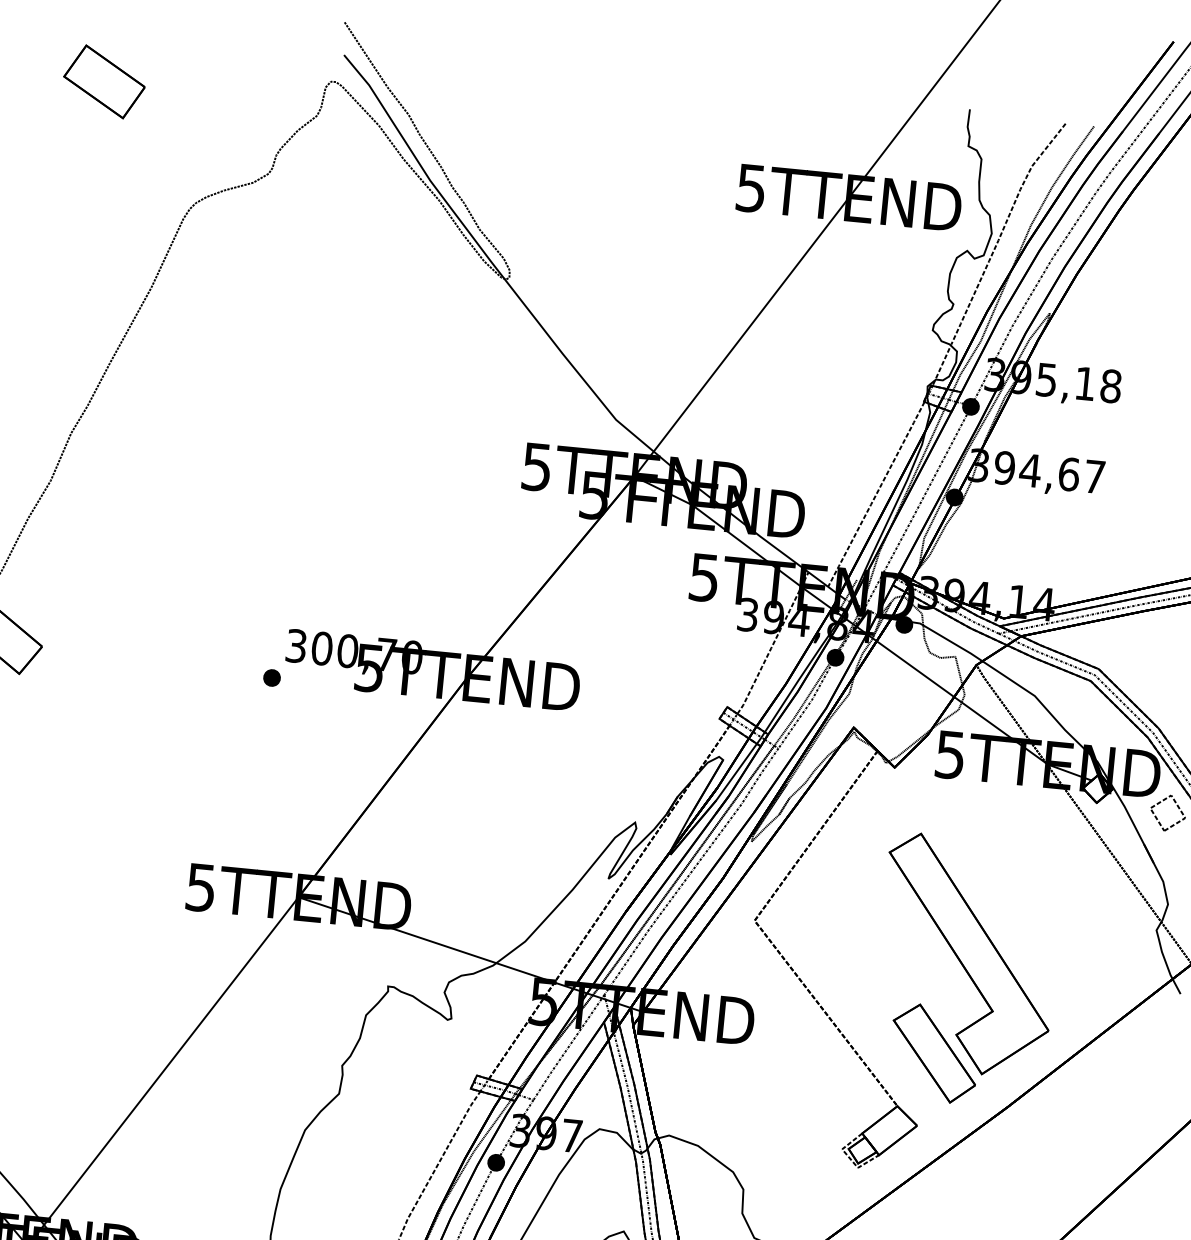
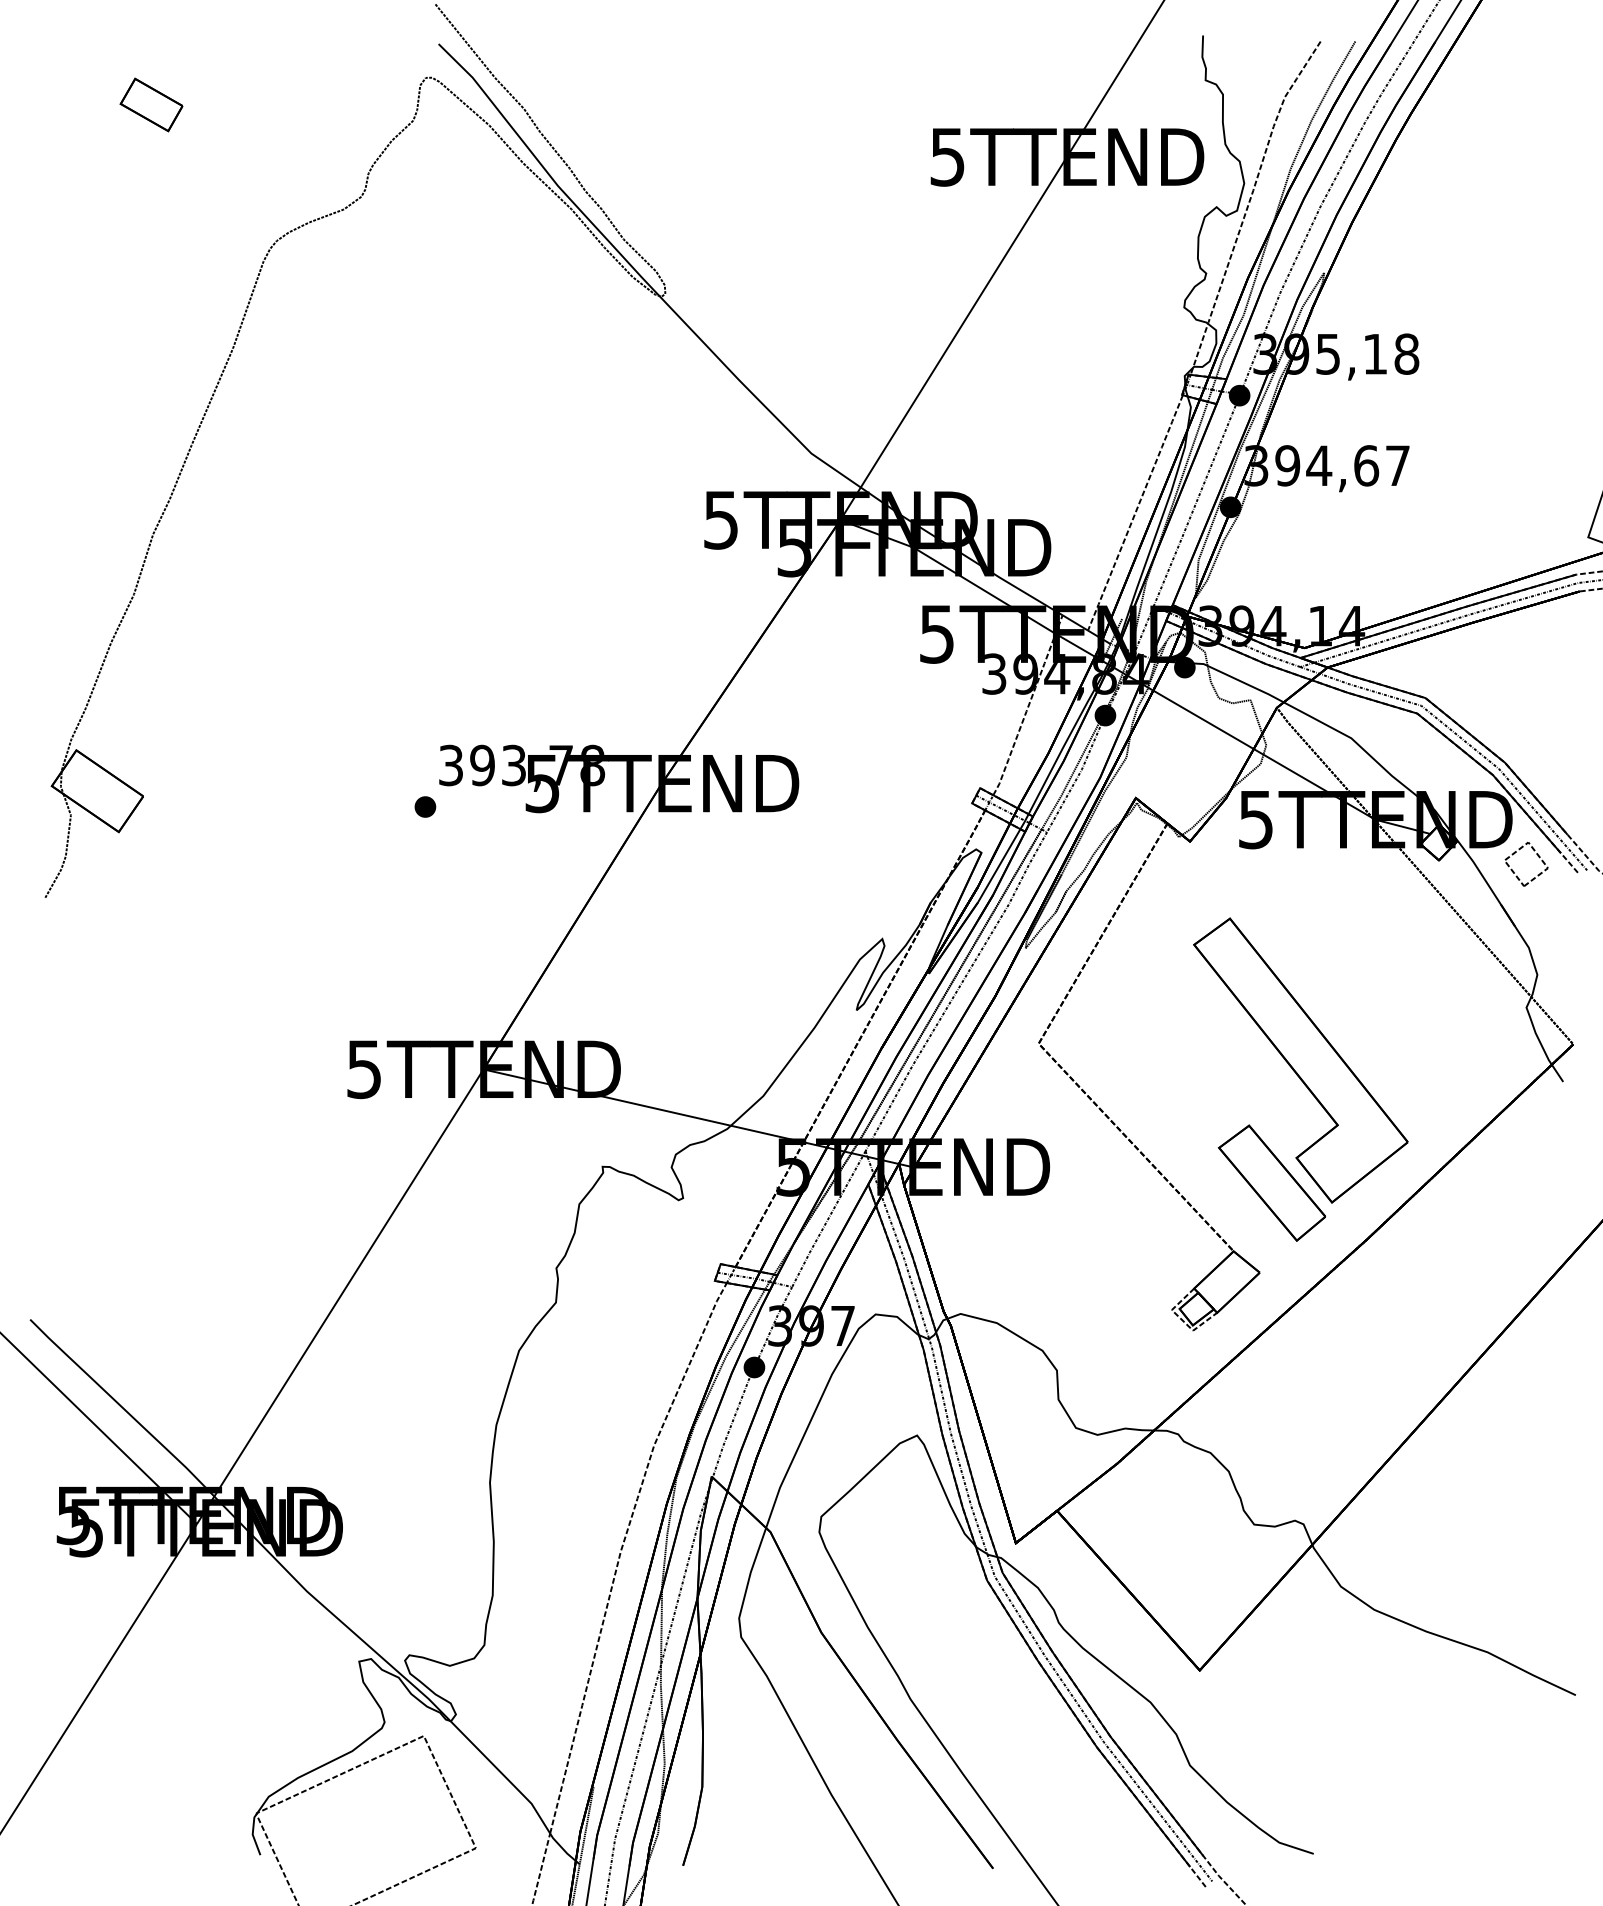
part: (104, 81) -> (151, 104), size x0.62
text: (367, 653) -> (537, 765), 300,70 -> 393,78

